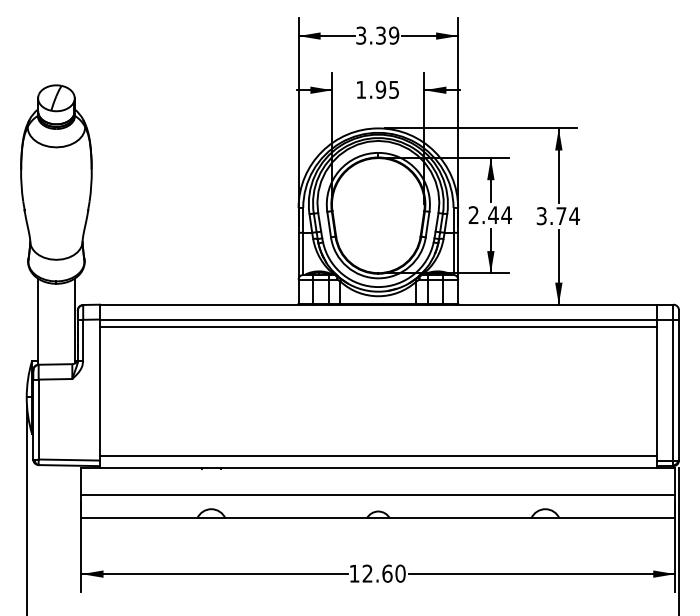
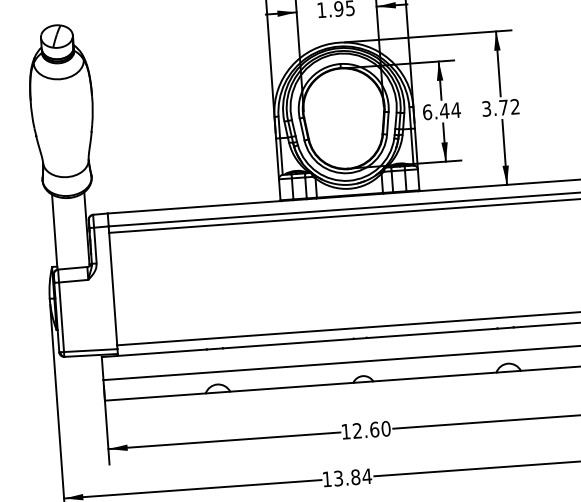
text: (473, 215) -> (427, 112), 2.44 -> 6.44
text: (574, 215) -> (515, 106), 3.74 -> 3.72

